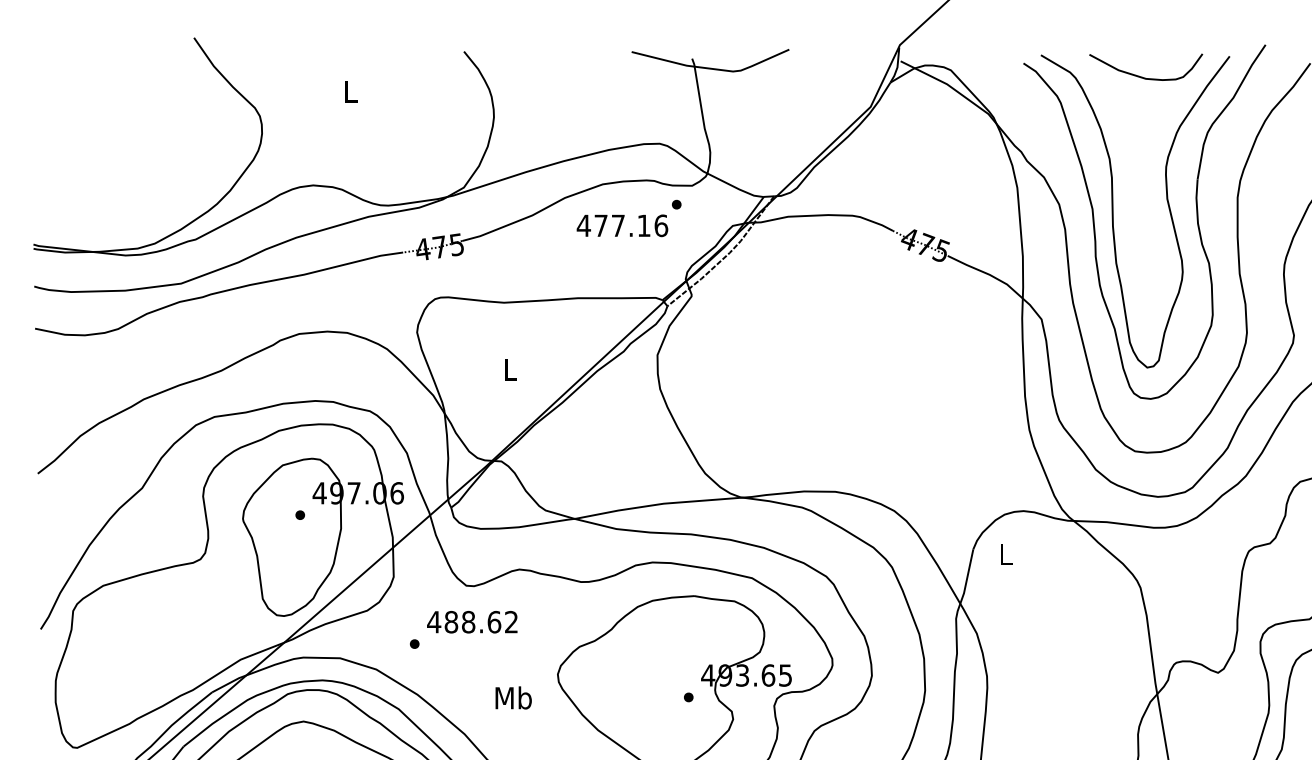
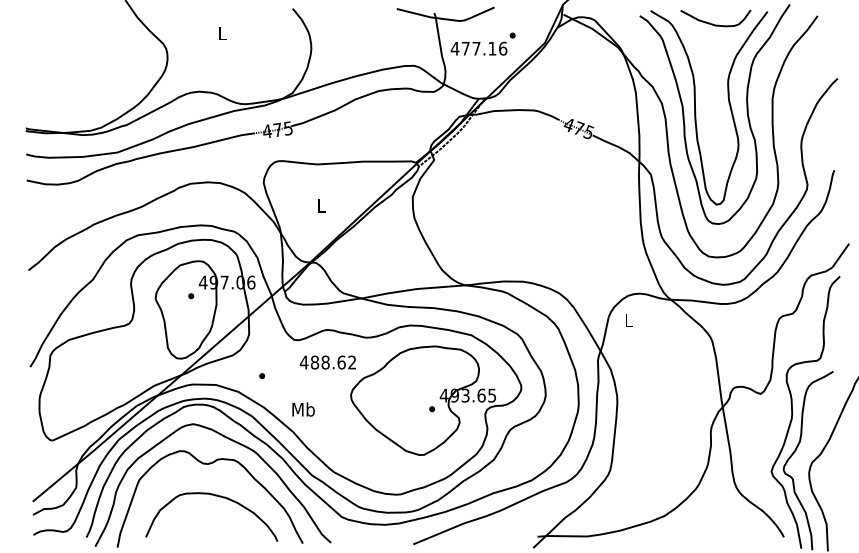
text: (628, 217) -> (482, 43), moved
text: (471, 622) -> (327, 362), moved
text: (513, 697) -> (303, 409), moved

